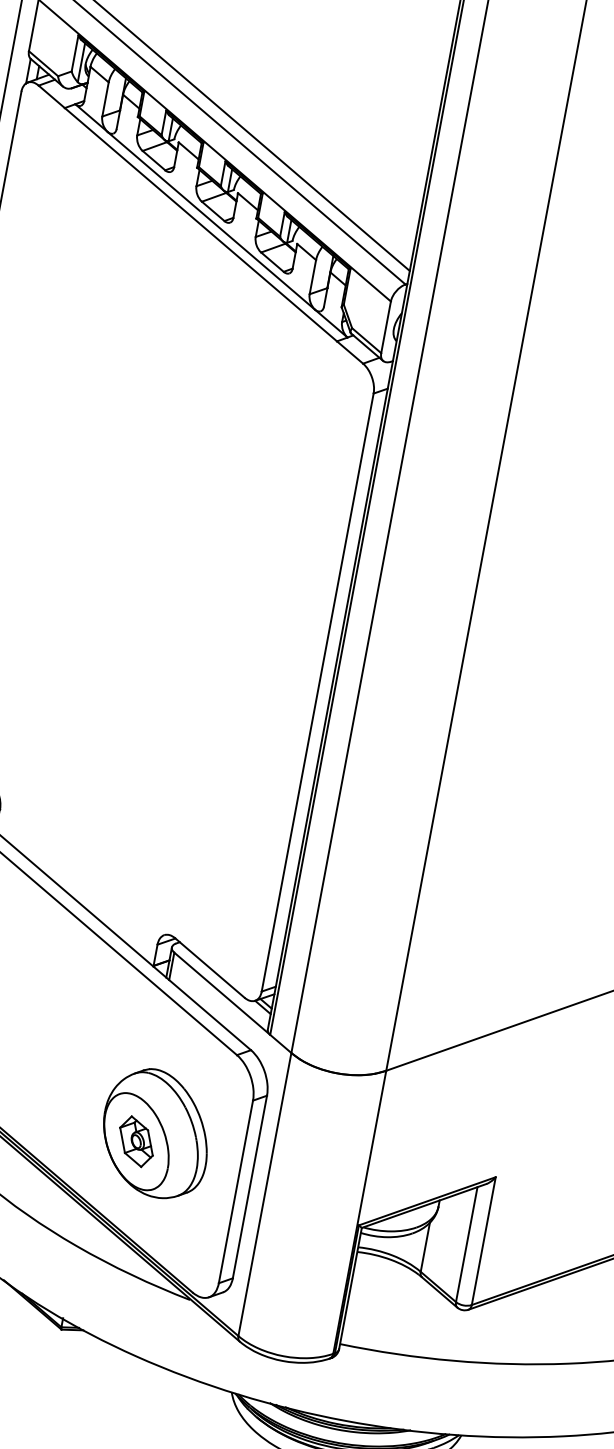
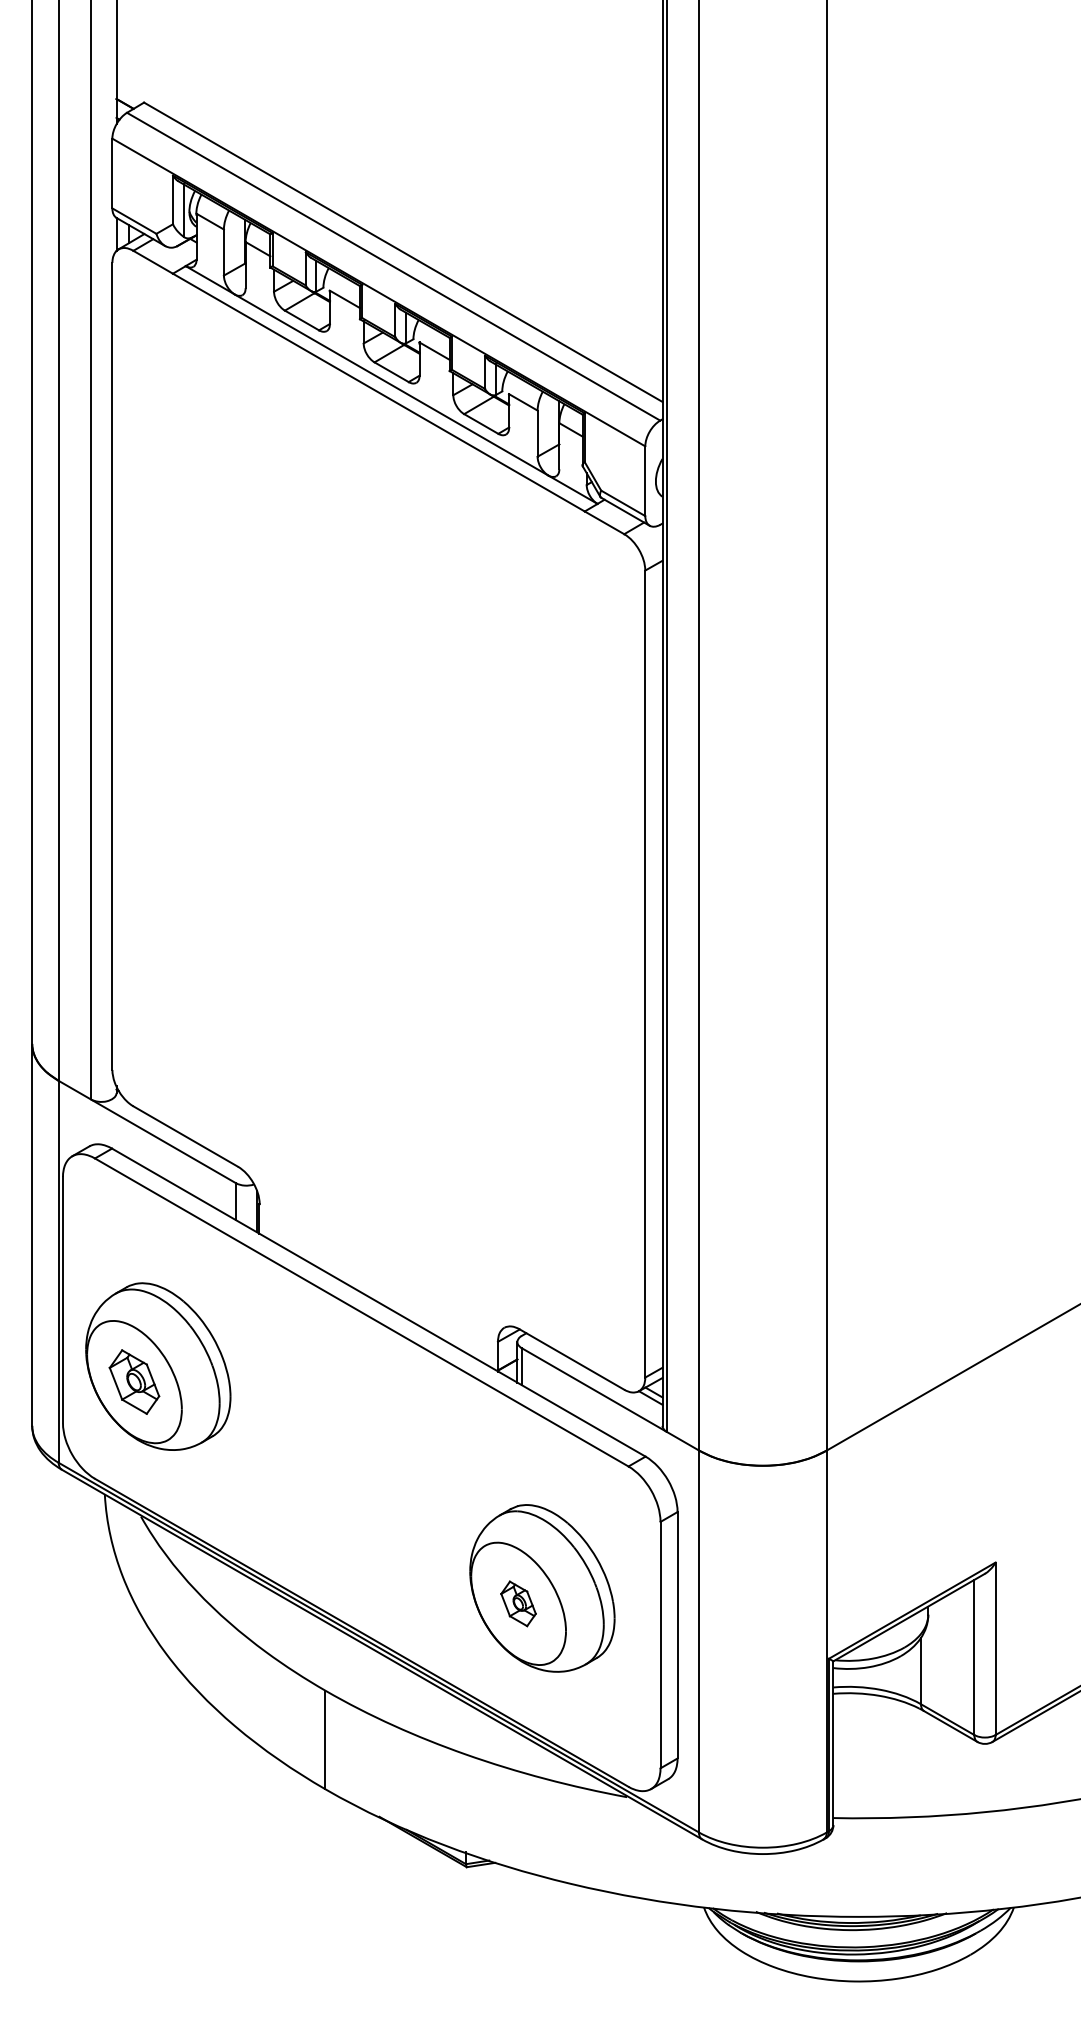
part: (136, 1141) -> (518, 1603), size x0.7

